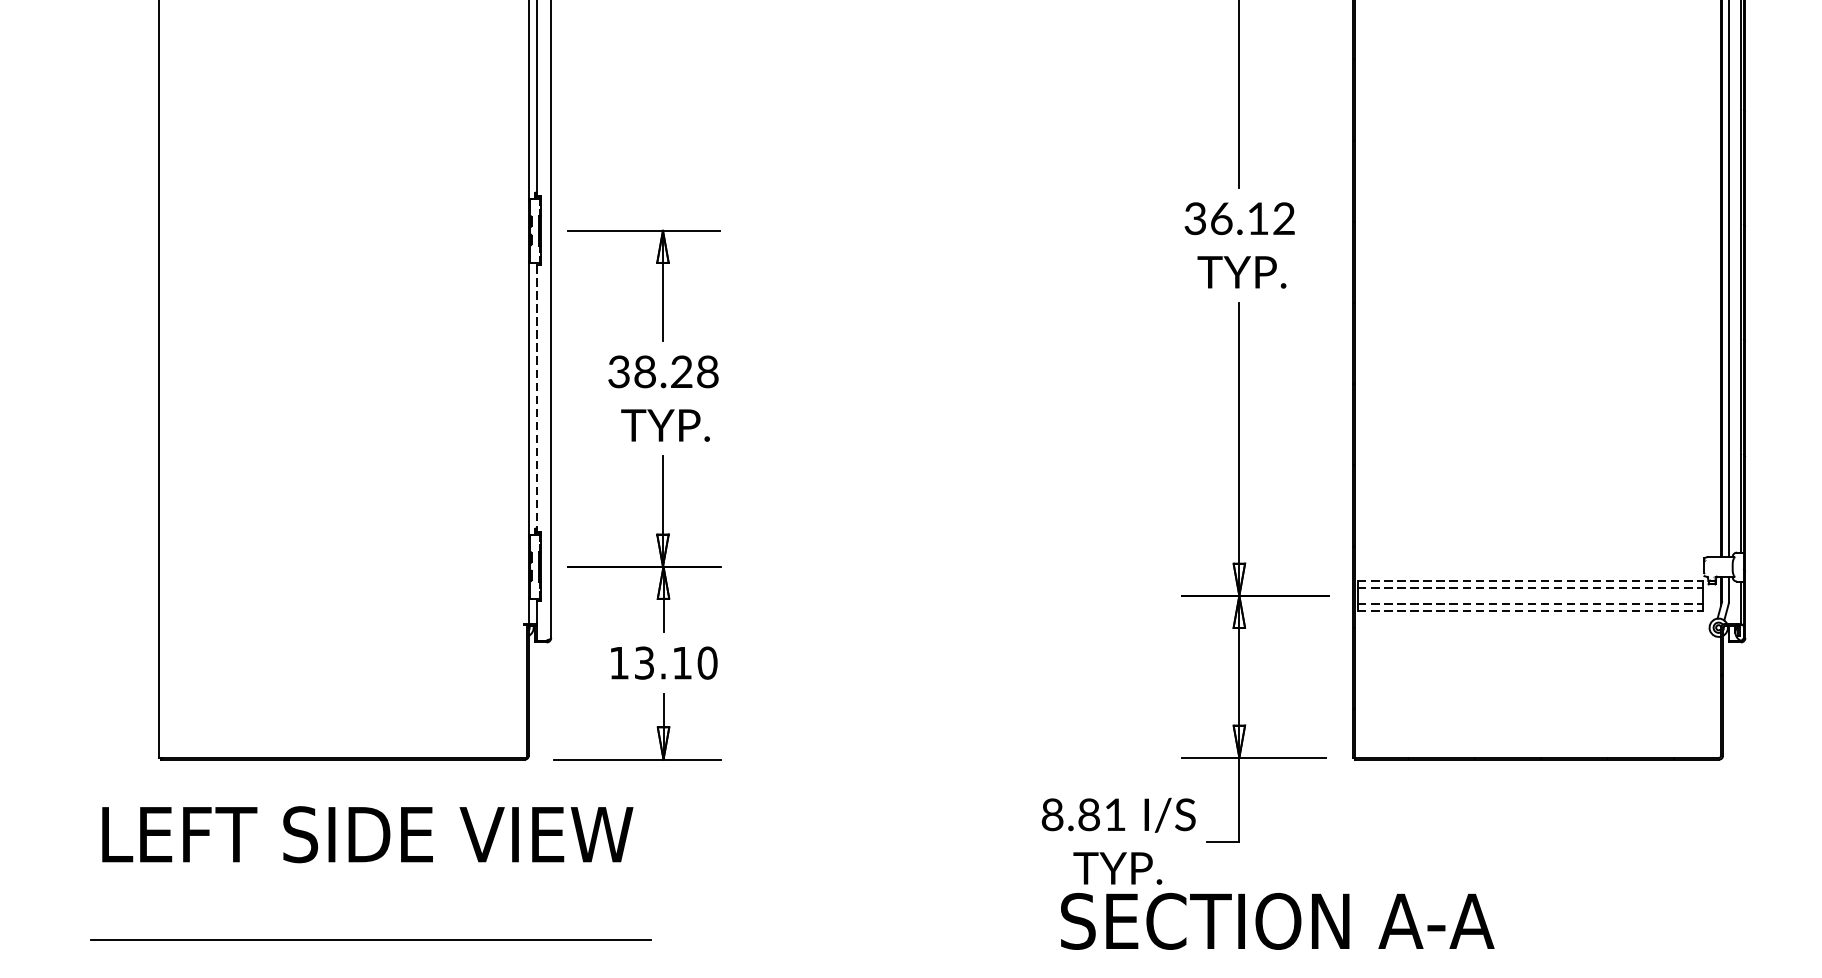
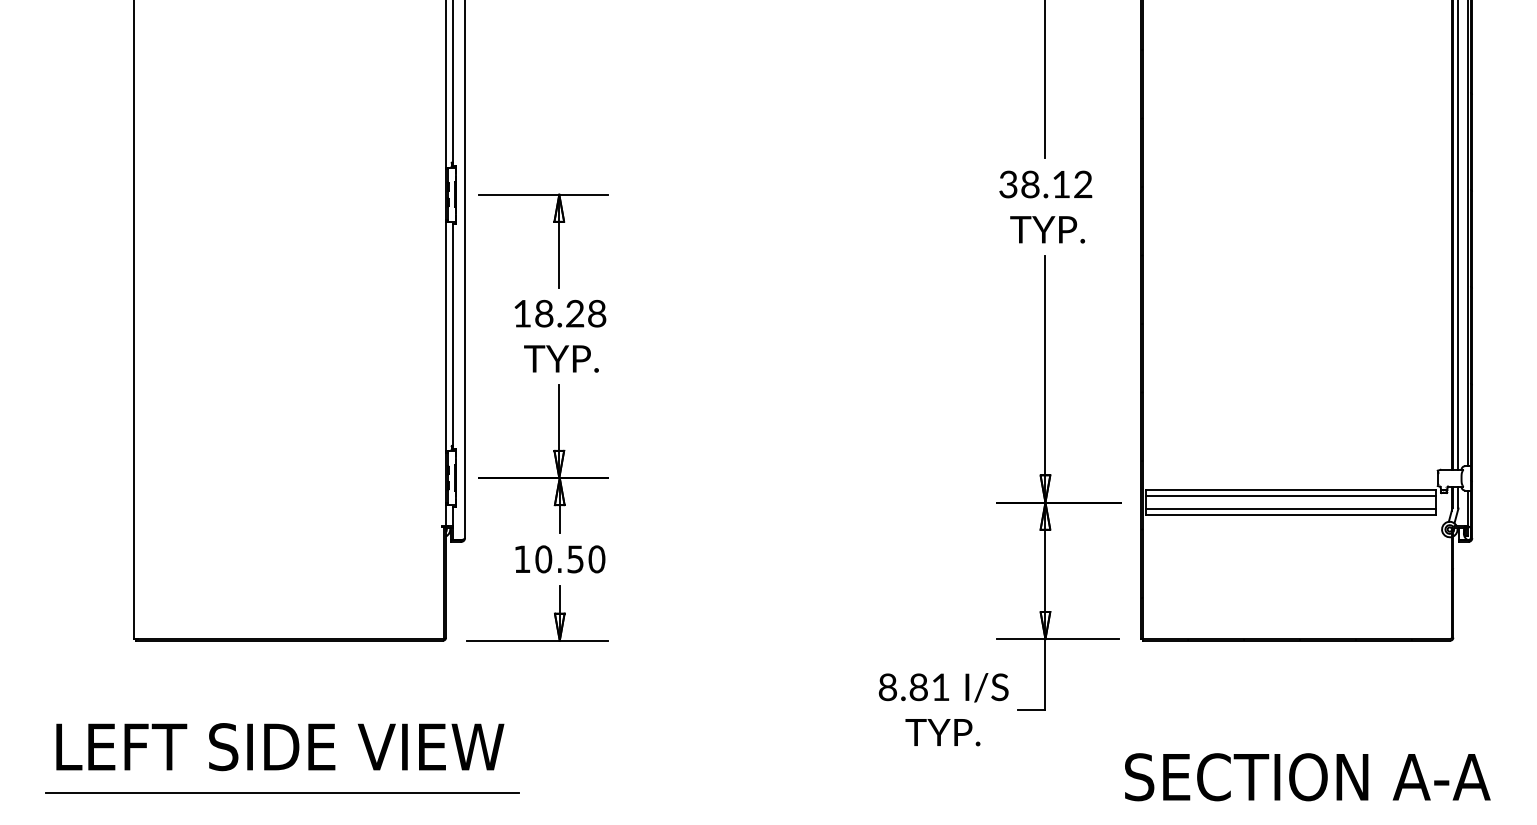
text: (1221, 217) -> (1030, 183), 36.12 -> 38.12
text: (619, 371) -> (522, 313), 38.28 -> 18.28
line: (537, 398) -> (453, 336), dashed -> solid
line: (1531, 580) -> (1291, 489), dashed -> solid
line: (1531, 587) -> (1291, 495), dashed -> solid
line: (1531, 604) -> (1291, 509), dashed -> solid
line: (1531, 611) -> (1291, 515), dashed -> solid
text: (663, 663) -> (559, 559), 13.10 -> 10.50
text: (367, 835) -> (280, 747), moved
text: (1277, 921) -> (1307, 777), moved
line: (371, 939) -> (282, 792), moved

